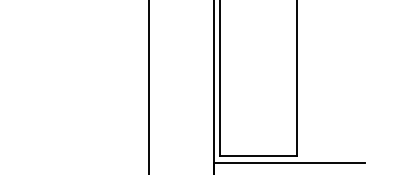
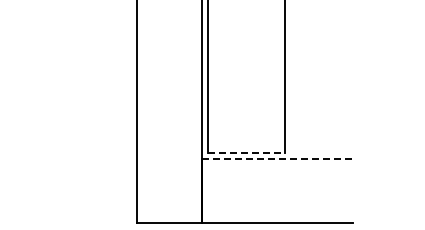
line: (258, 156) -> (246, 152), solid -> dashed
line: (290, 162) -> (278, 158), solid -> dashed

